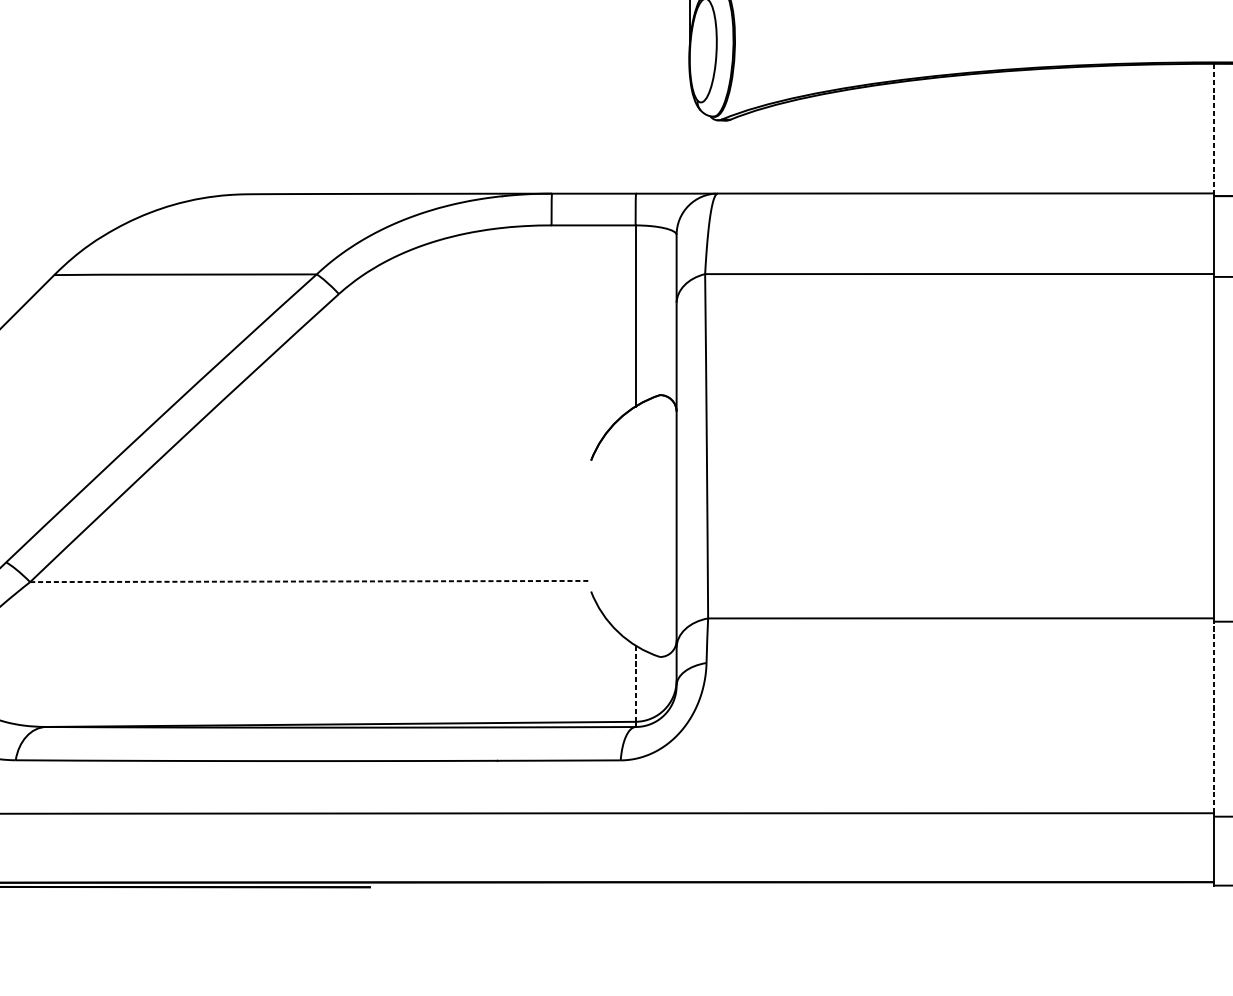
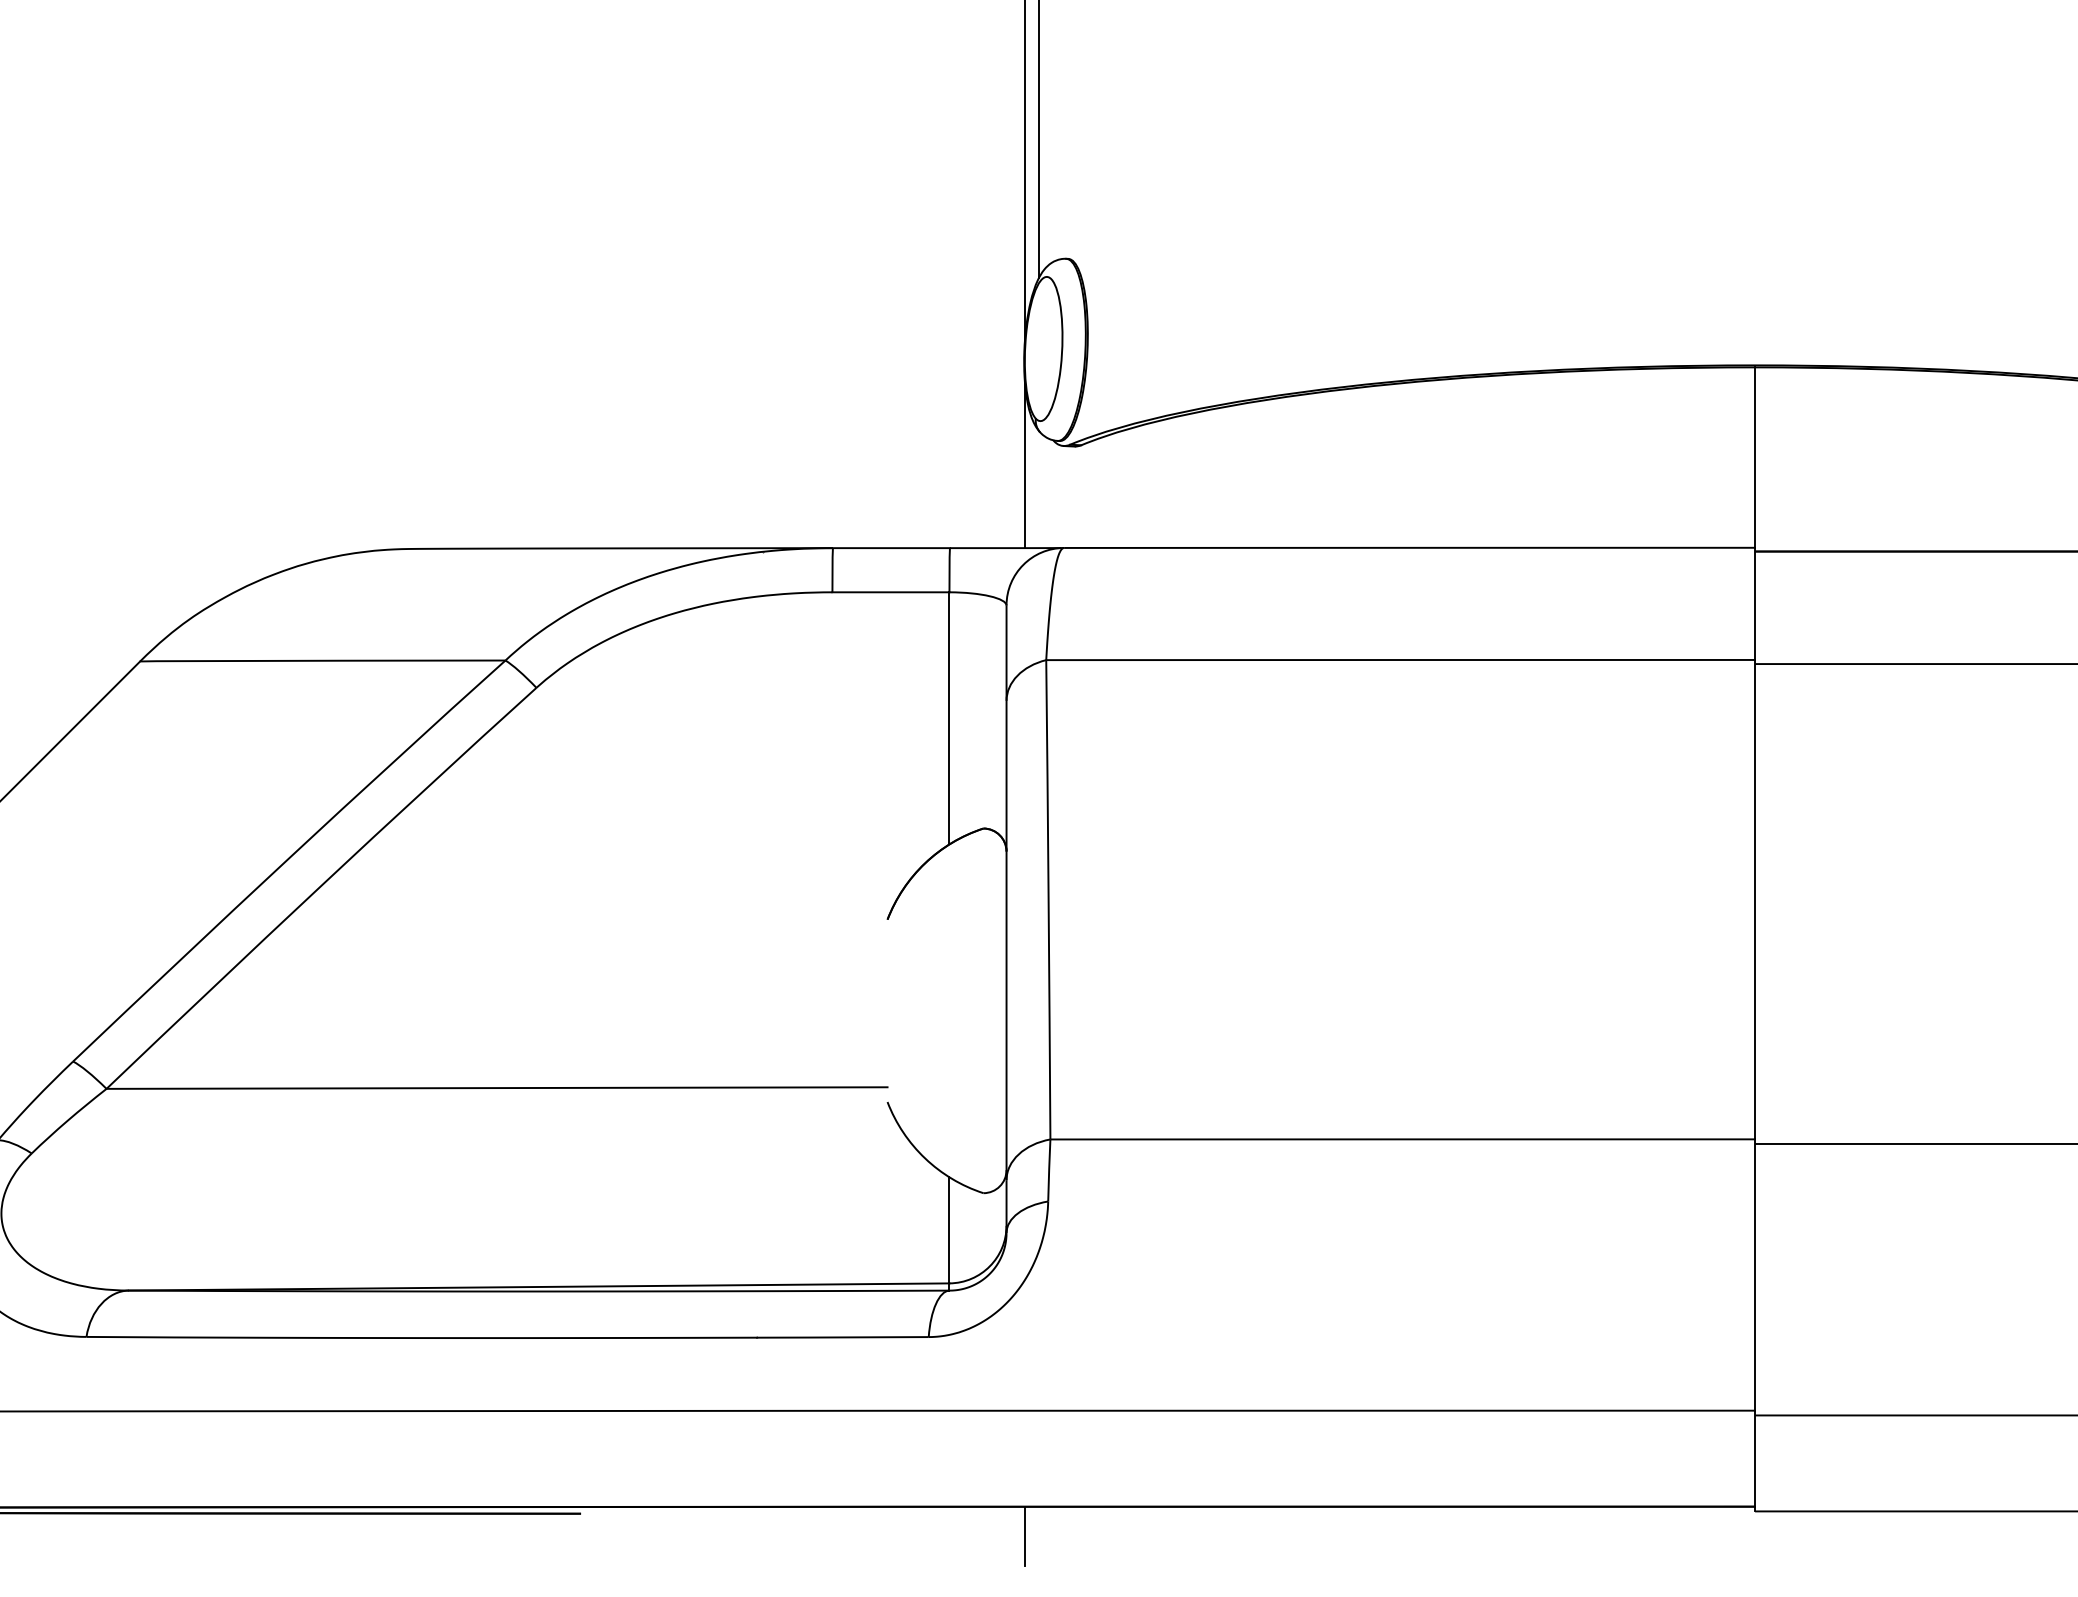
line: (1214, 129) -> (1755, 458), dashed -> solid
line: (689, 133) -> (1024, 464), added
line: (310, 581) -> (497, 1088), dashed -> solid
line: (635, 683) -> (949, 1229), dashed -> solid
line: (1214, 716) -> (1755, 1275), dashed -> solid
line: (689, 902) -> (1024, 1535), added

